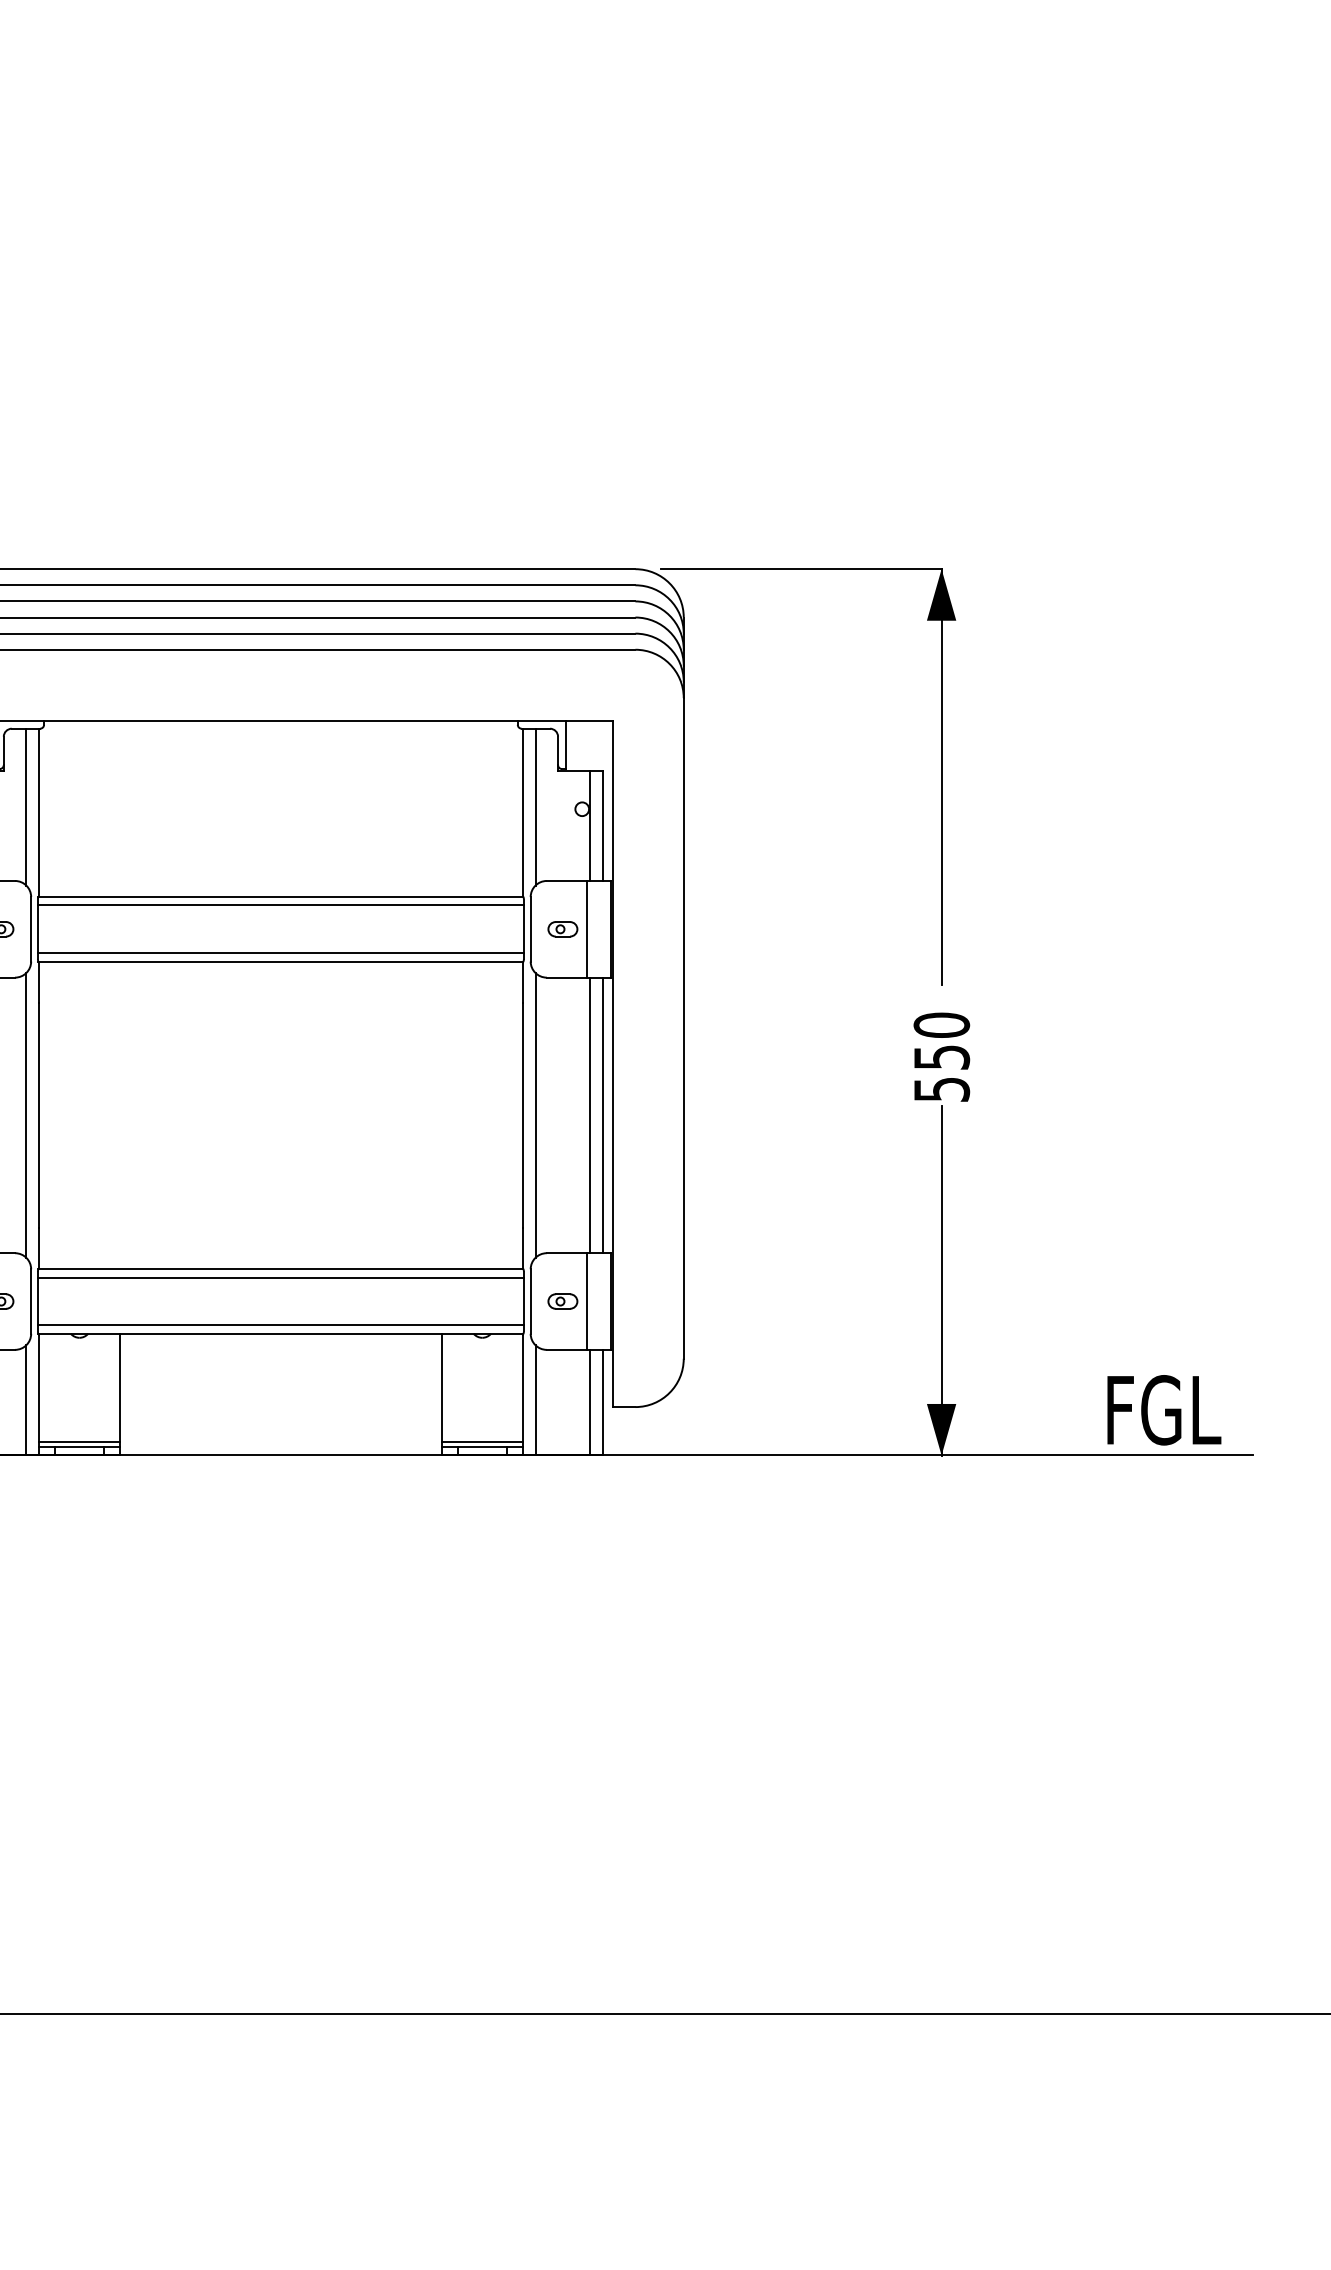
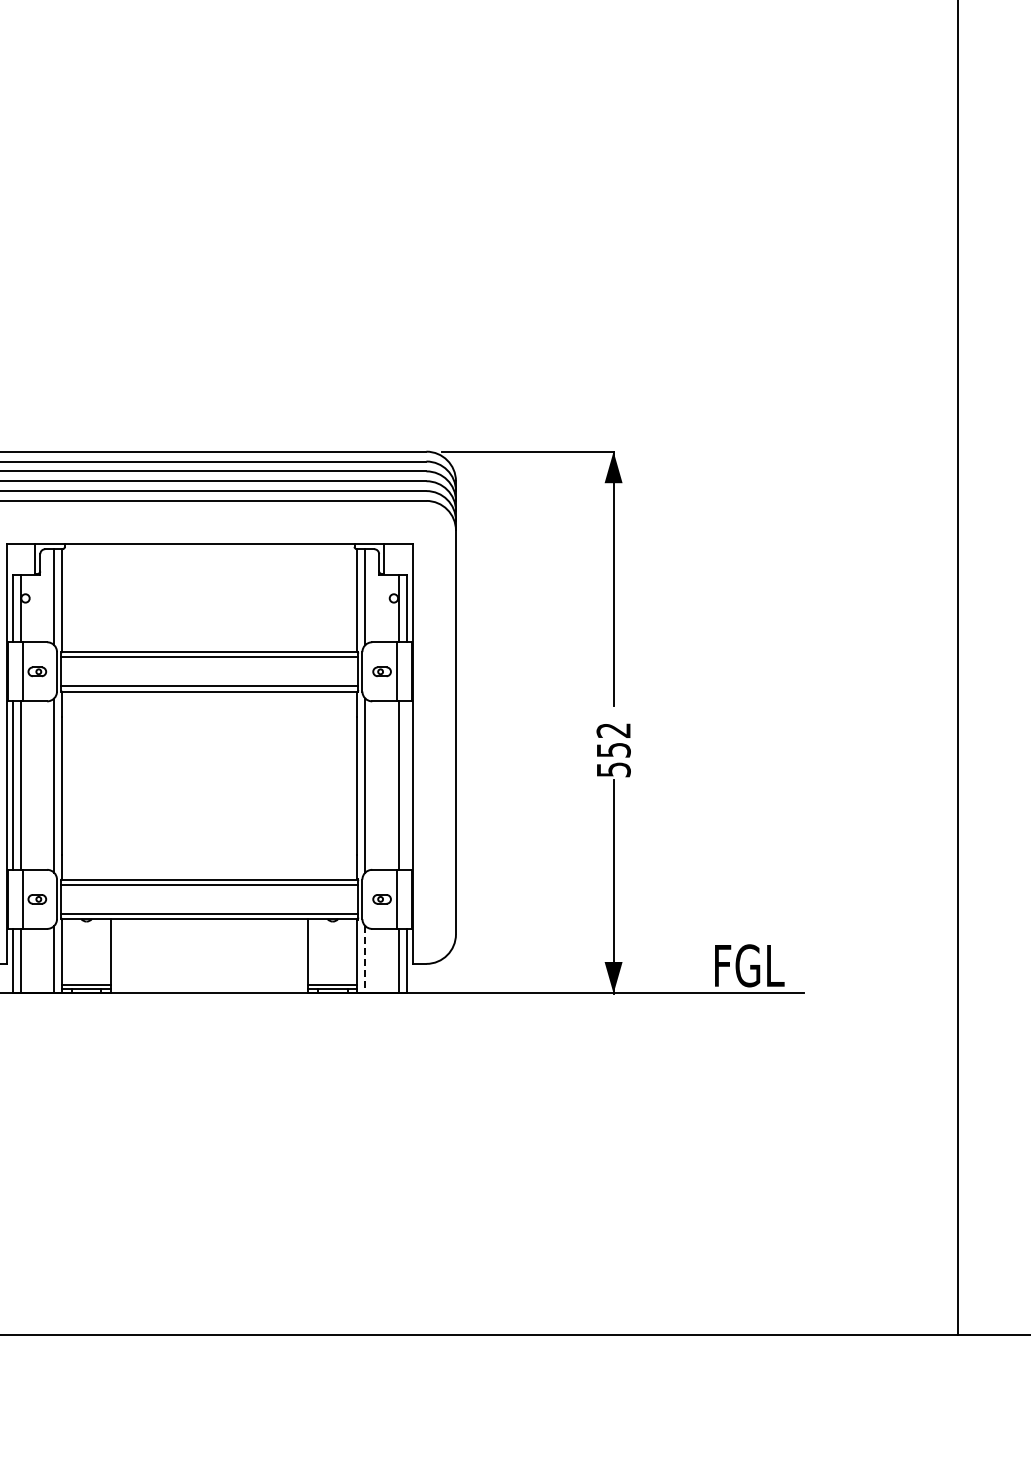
text: (941, 1025) -> (613, 730), 550 -> 552
line: (602, 1115) -> (406, 785), removed
line: (535, 1399) -> (365, 959), solid -> dashed

